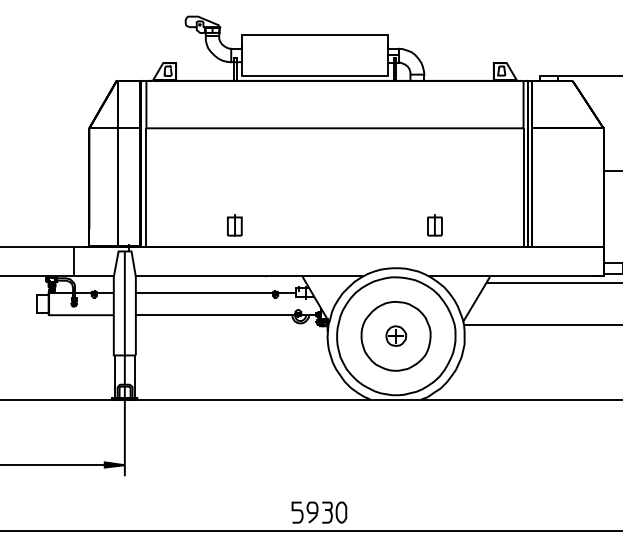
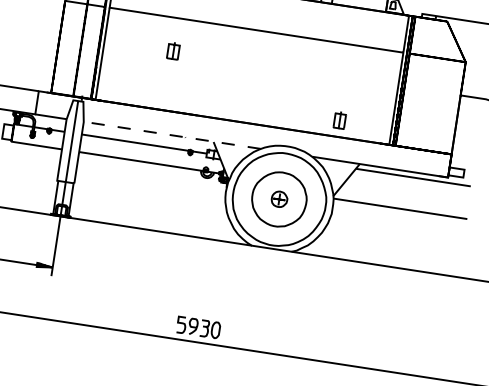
curve: (234, 225) -> (173, 51), moved
part: (434, 225) -> (339, 120), moved
line: (249, 276) -> (172, 135), solid -> dashed

